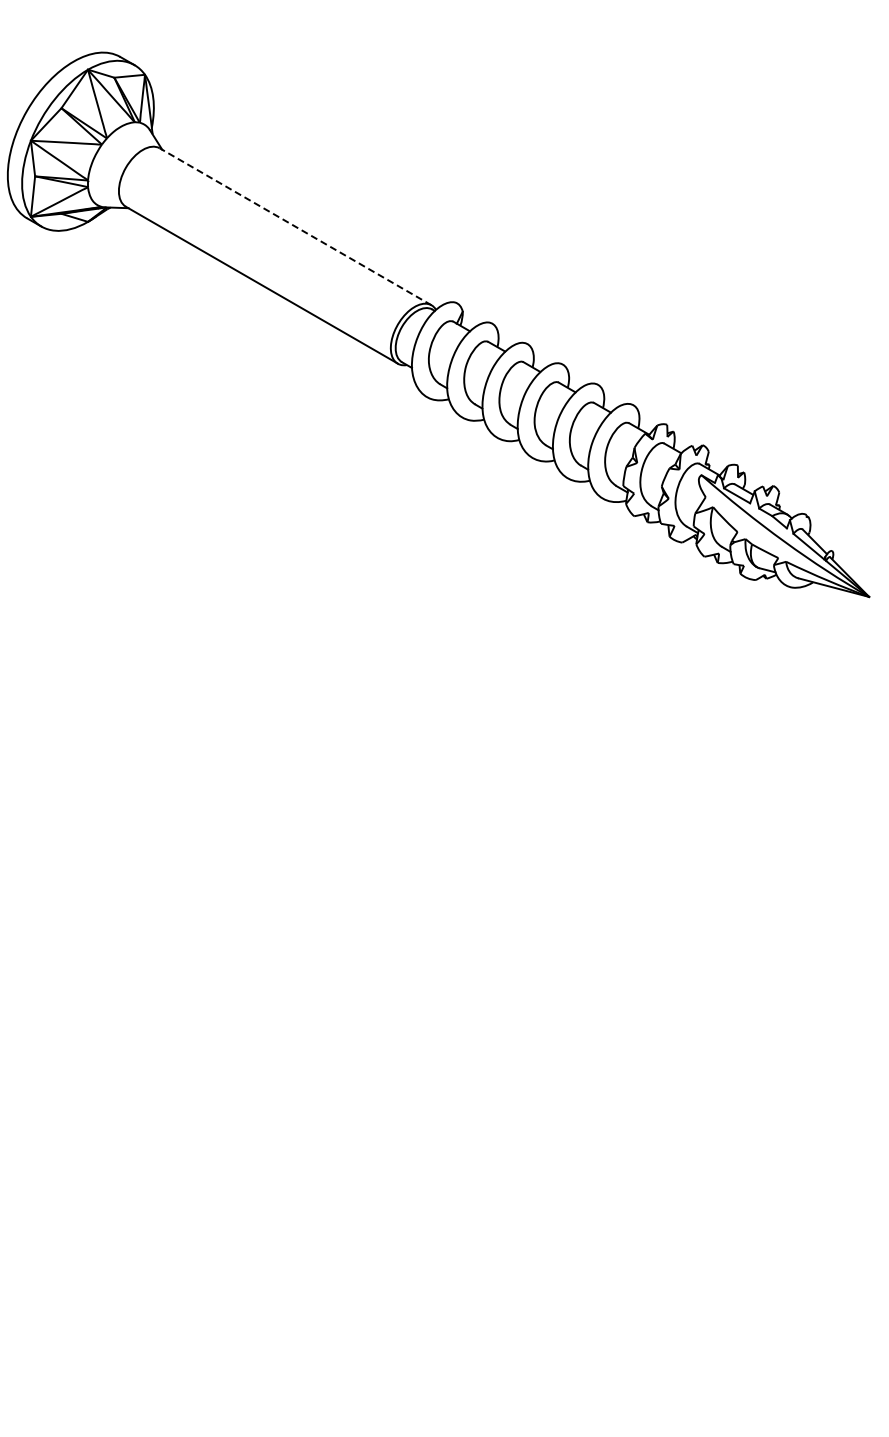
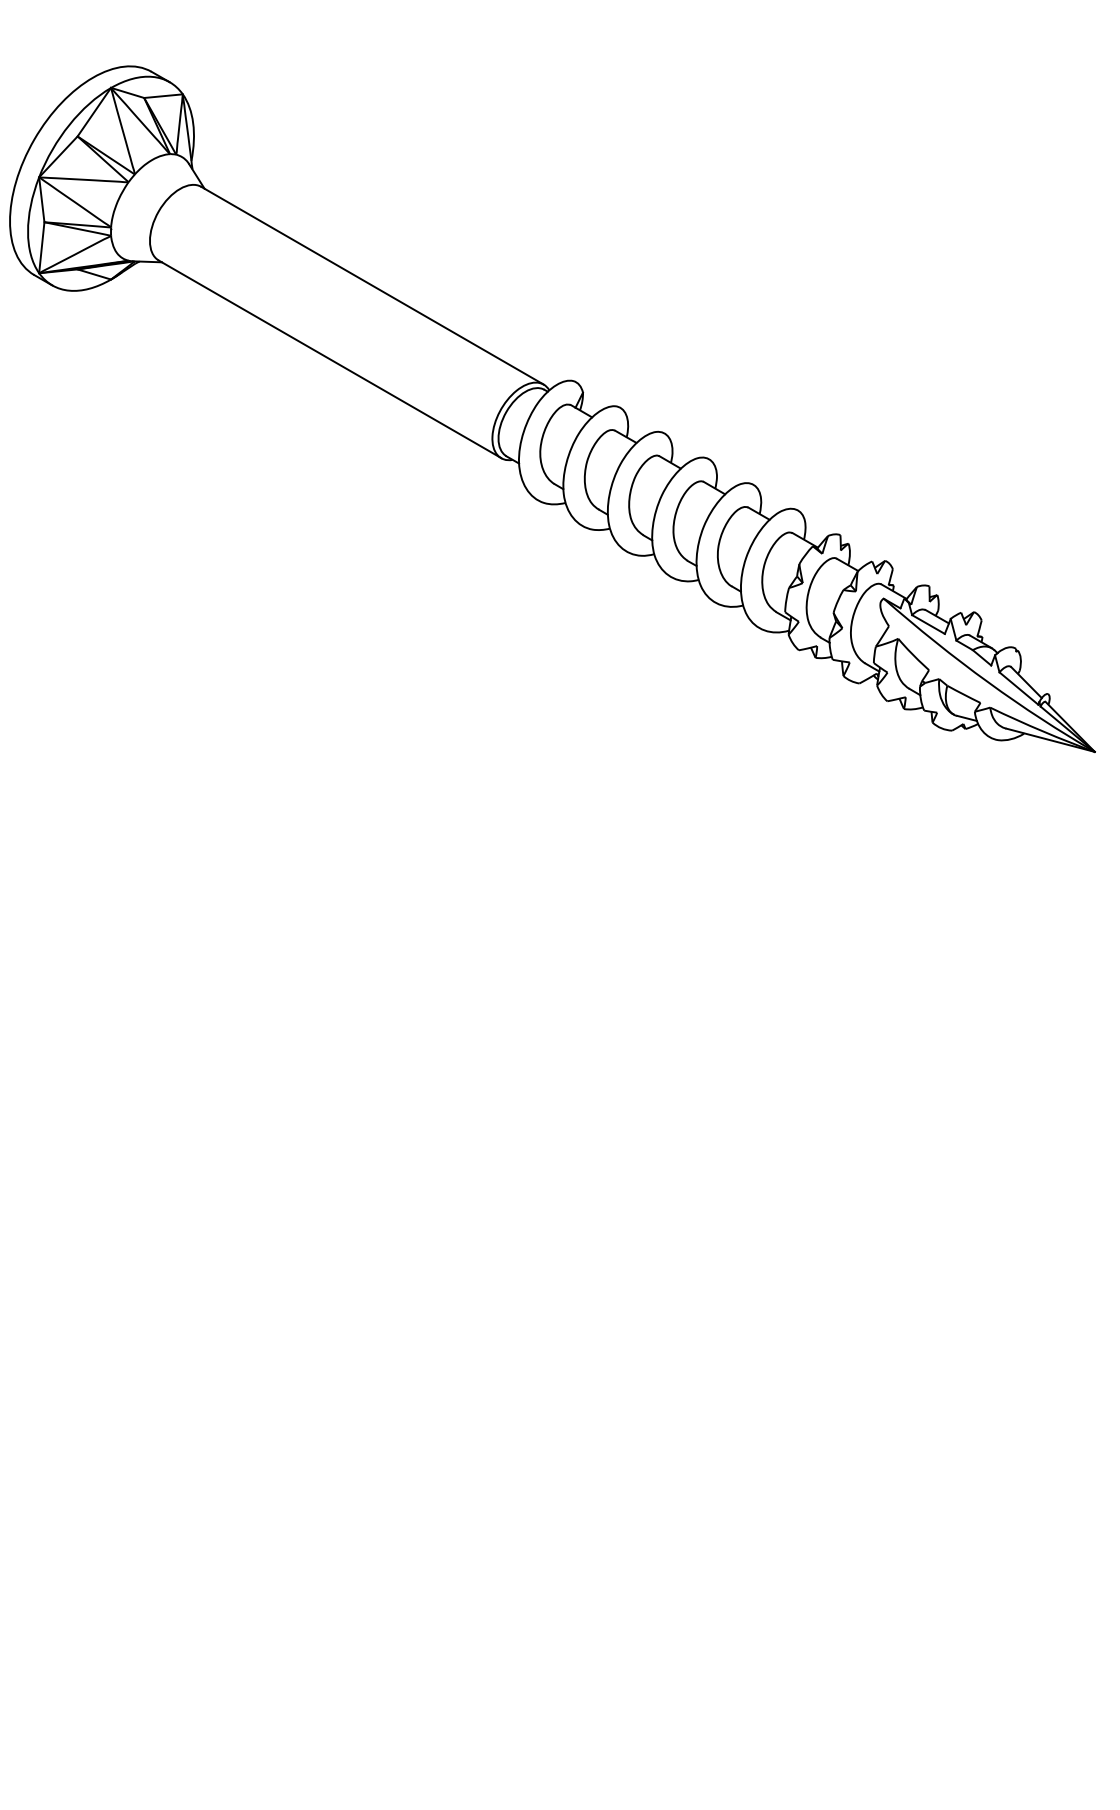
line: (295, 226) -> (372, 285), dashed -> solid

